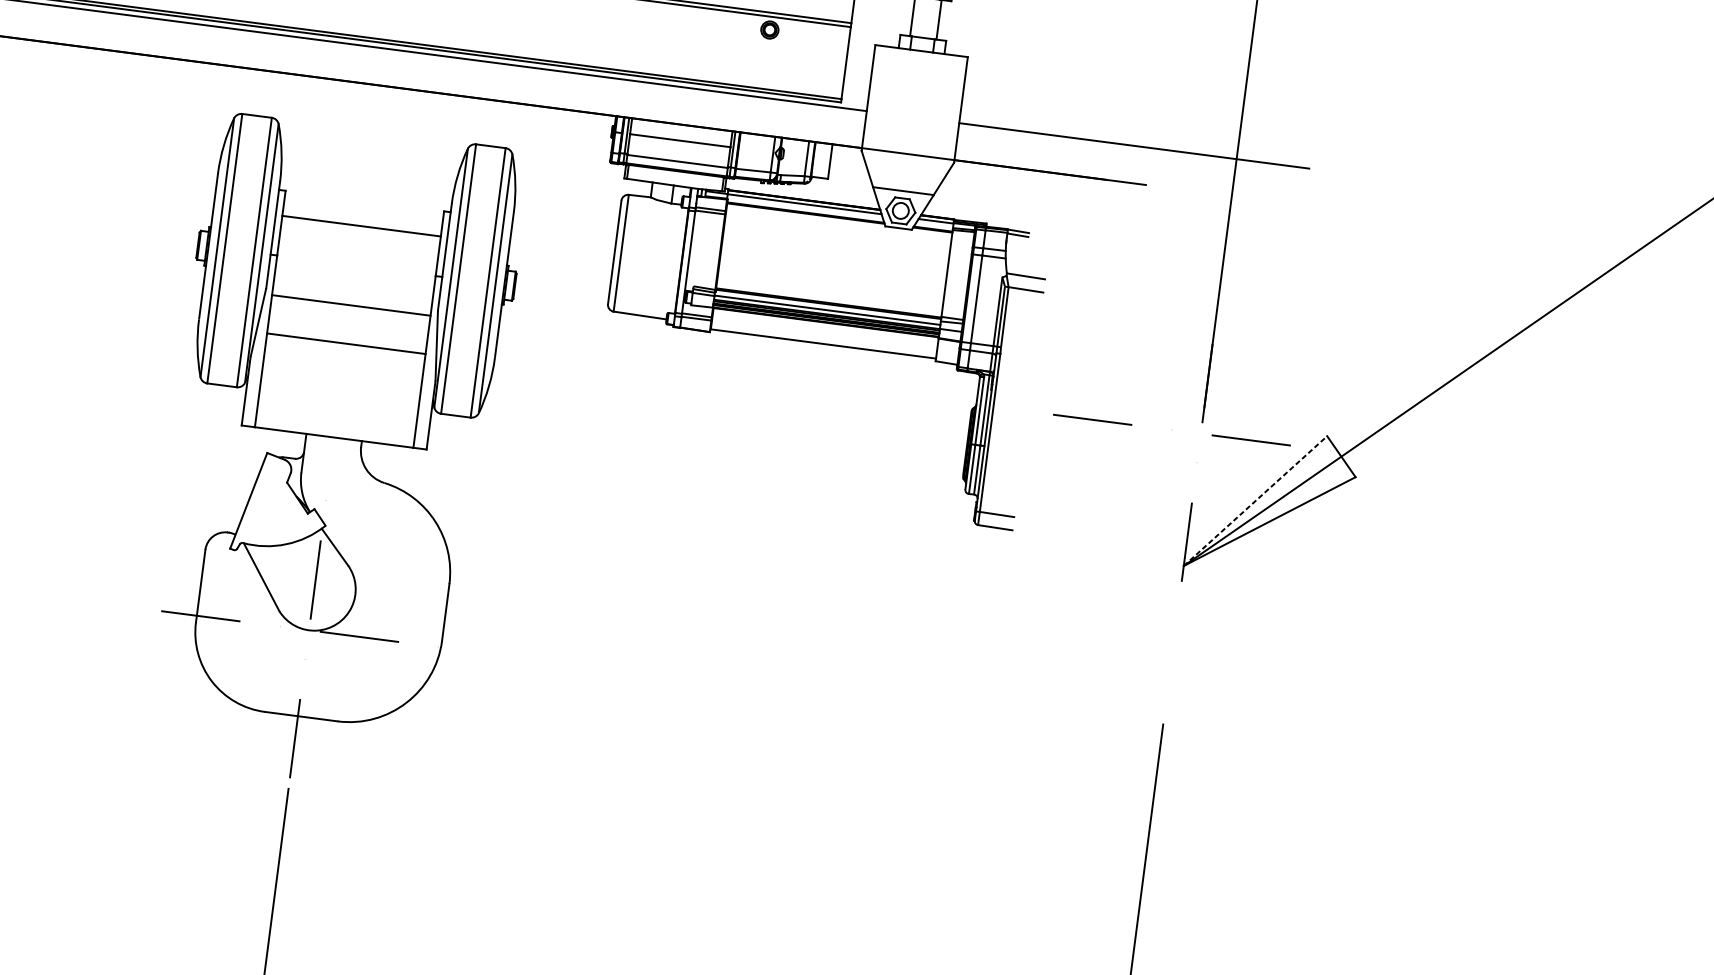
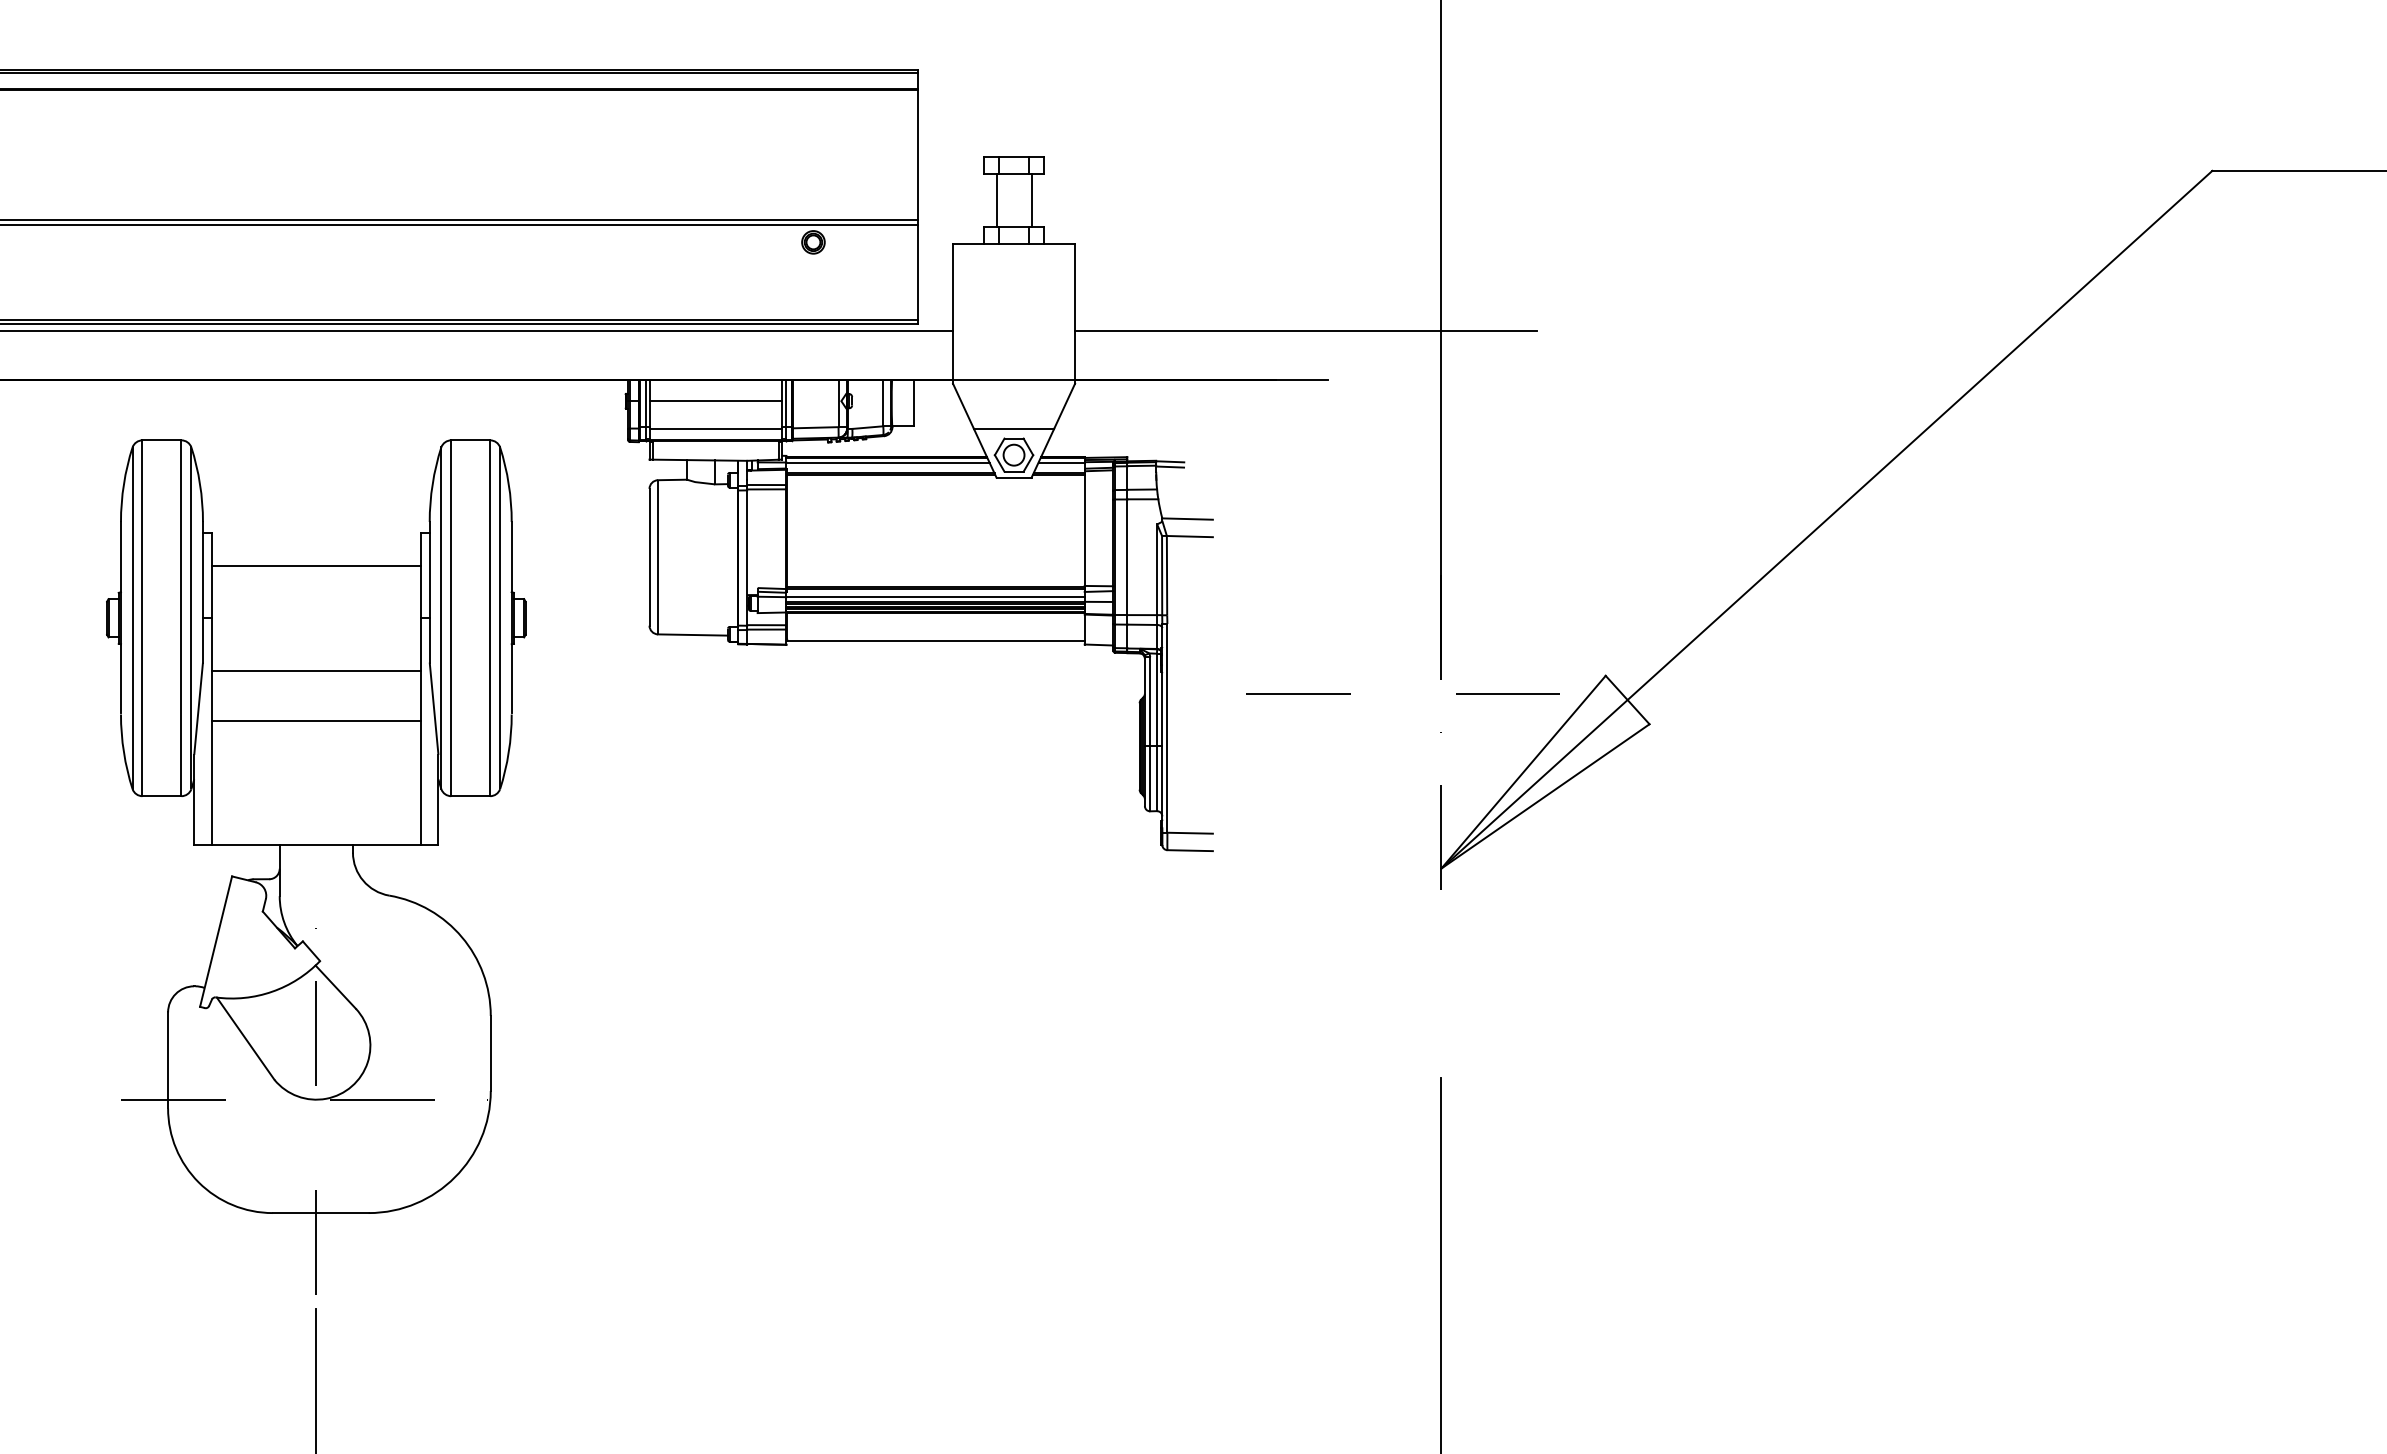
line: (1255, 501) -> (1523, 772), dashed -> solid

